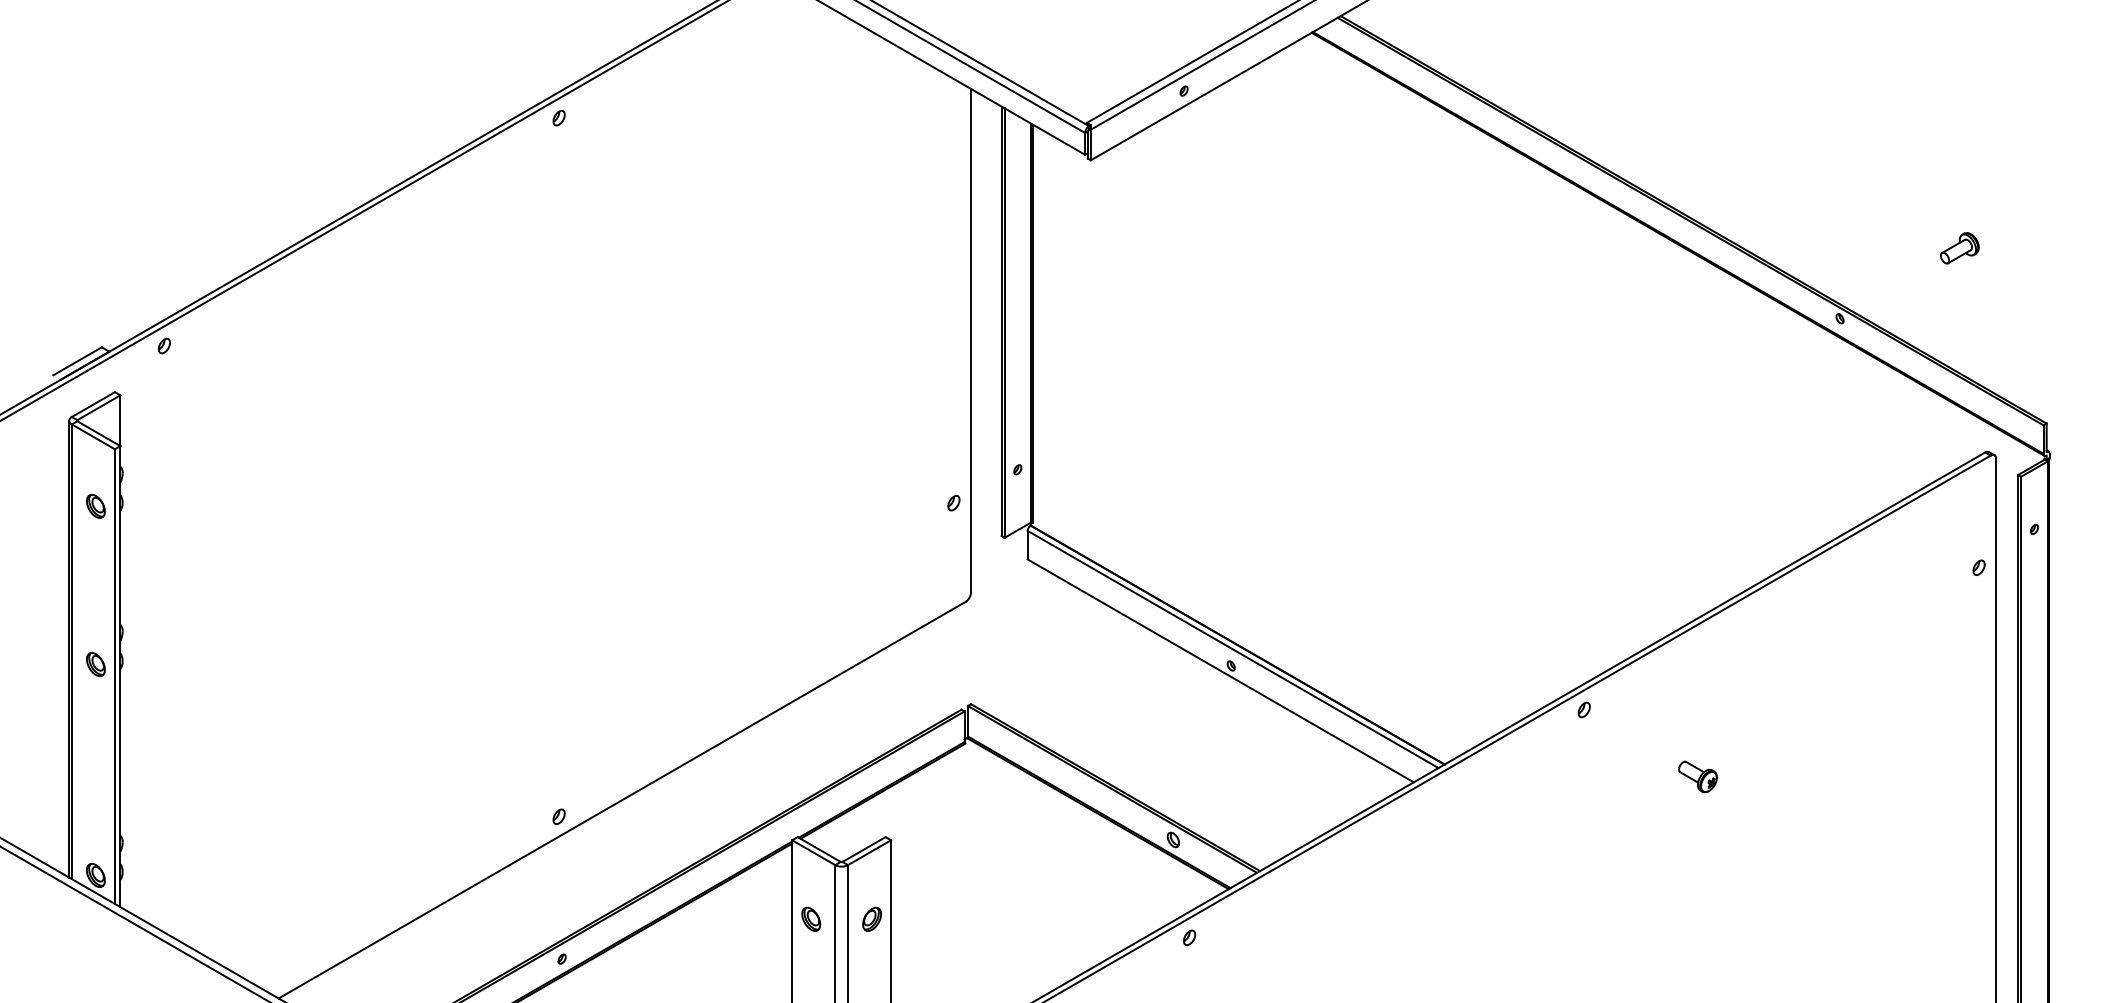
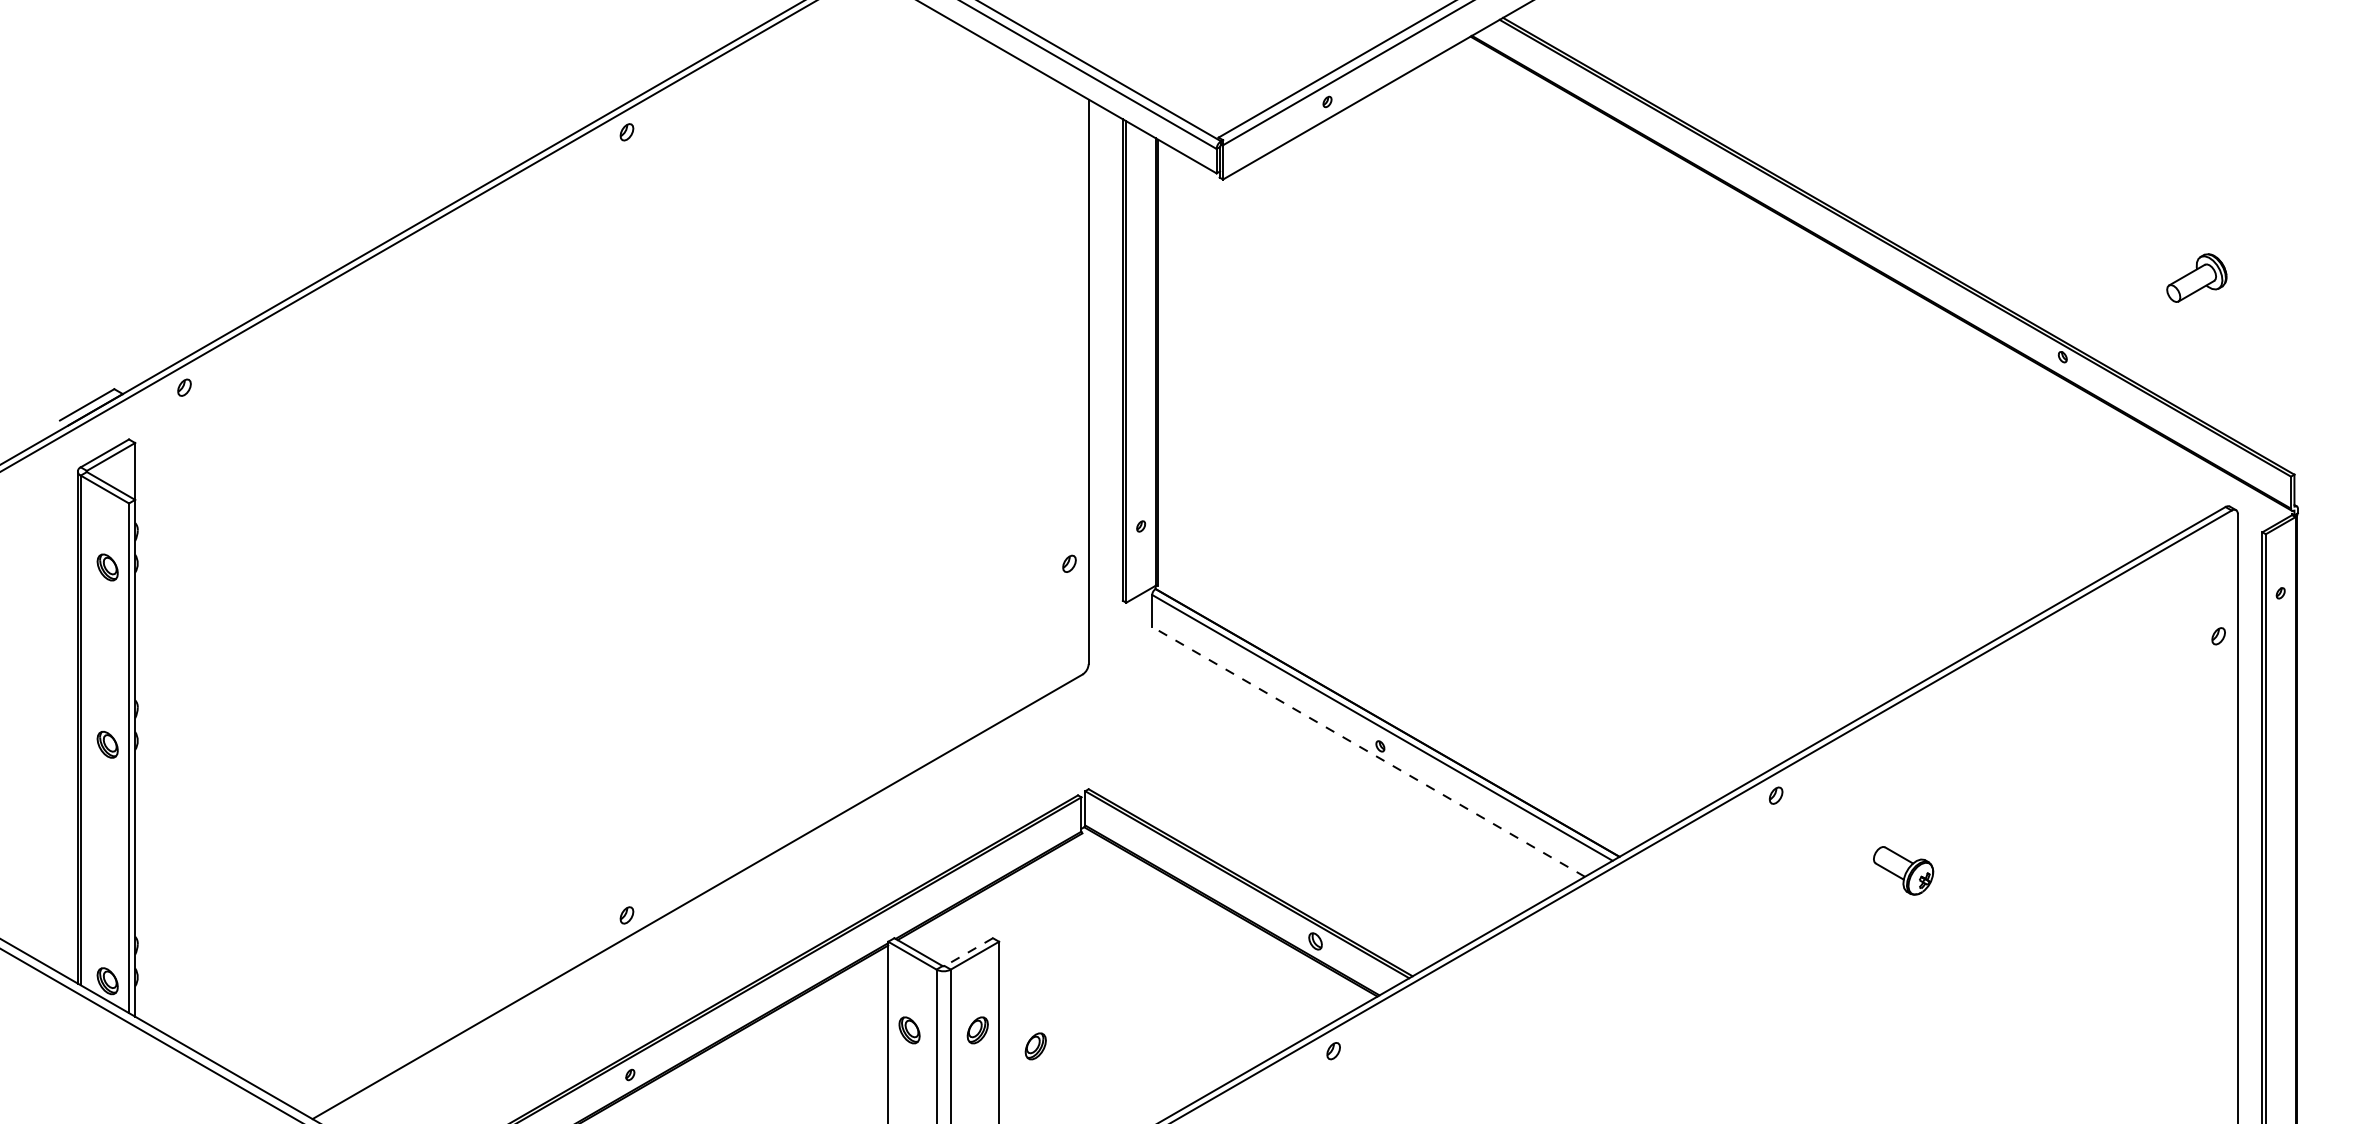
part: (1960, 248) -> (2197, 278), size x1.4
line: (1220, 670) -> (1368, 751), solid -> dashed
part: (1697, 776) -> (1903, 870), size x1.4
line: (863, 849) -> (968, 952), solid -> dashed
part: (923, 933) -> (1035, 1046), added

